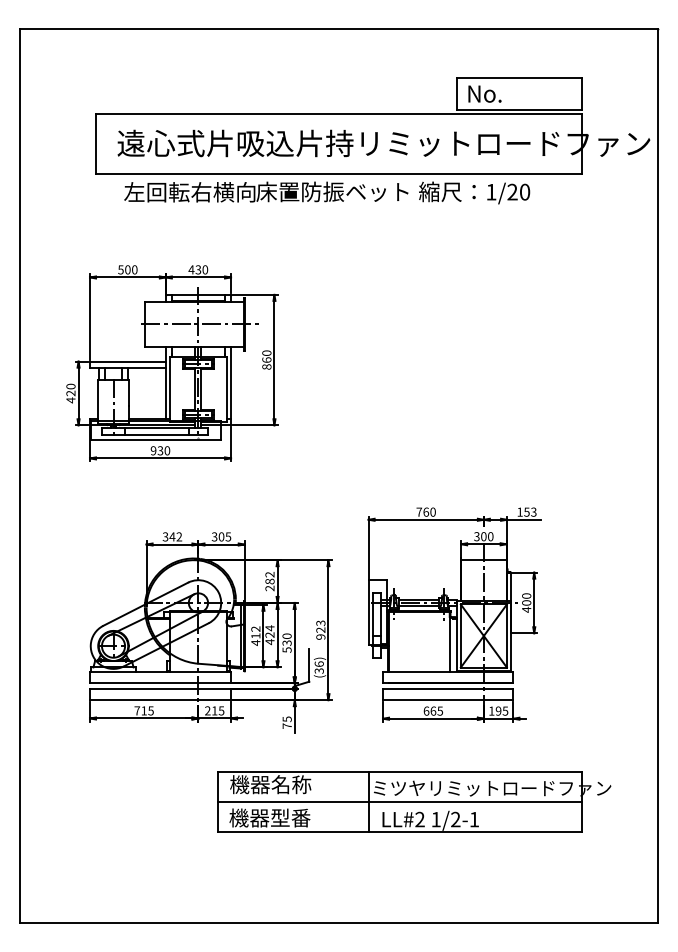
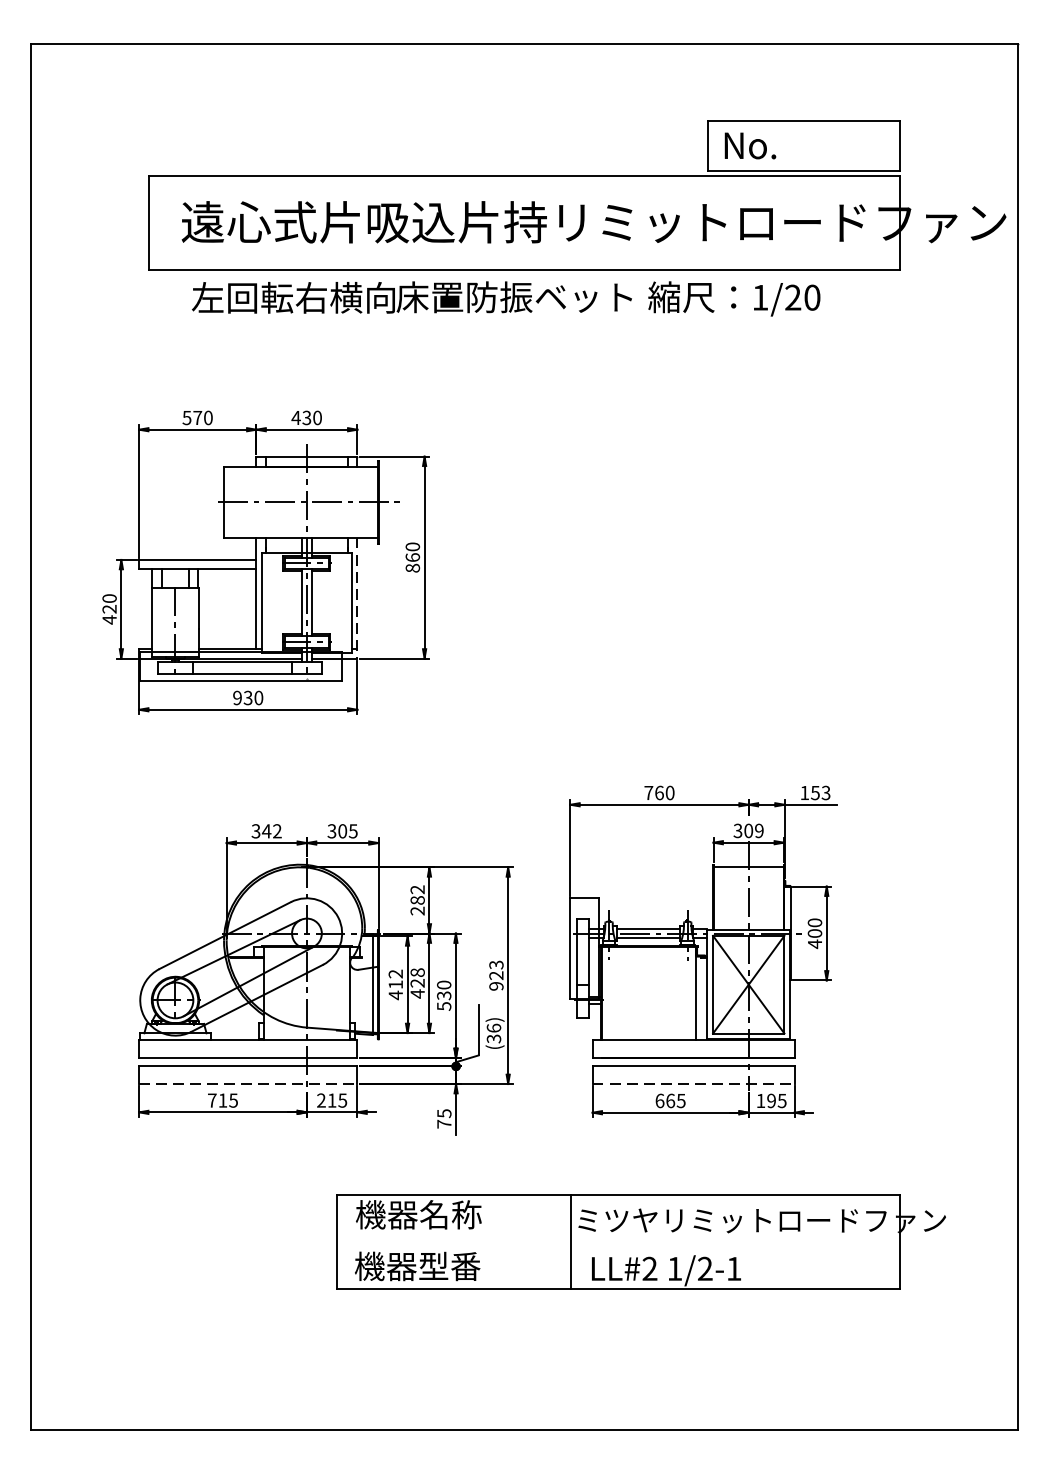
text: (127, 269) -> (197, 417), 500 -> 570
line: (231, 386) -> (358, 598), solid -> dashed
text: (490, 536) -> (759, 830), 300 -> 309
text: (269, 628) -> (416, 973), 424 -> 428
line: (160, 700) -> (248, 1084), solid -> dashed
line: (448, 700) -> (693, 1084), solid -> dashed
line: (399, 802) -> (618, 1242), removed

